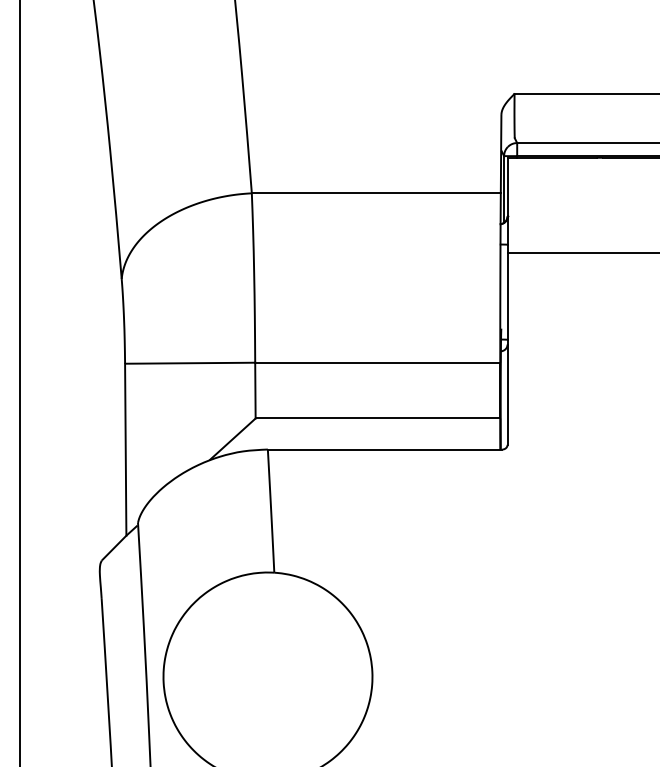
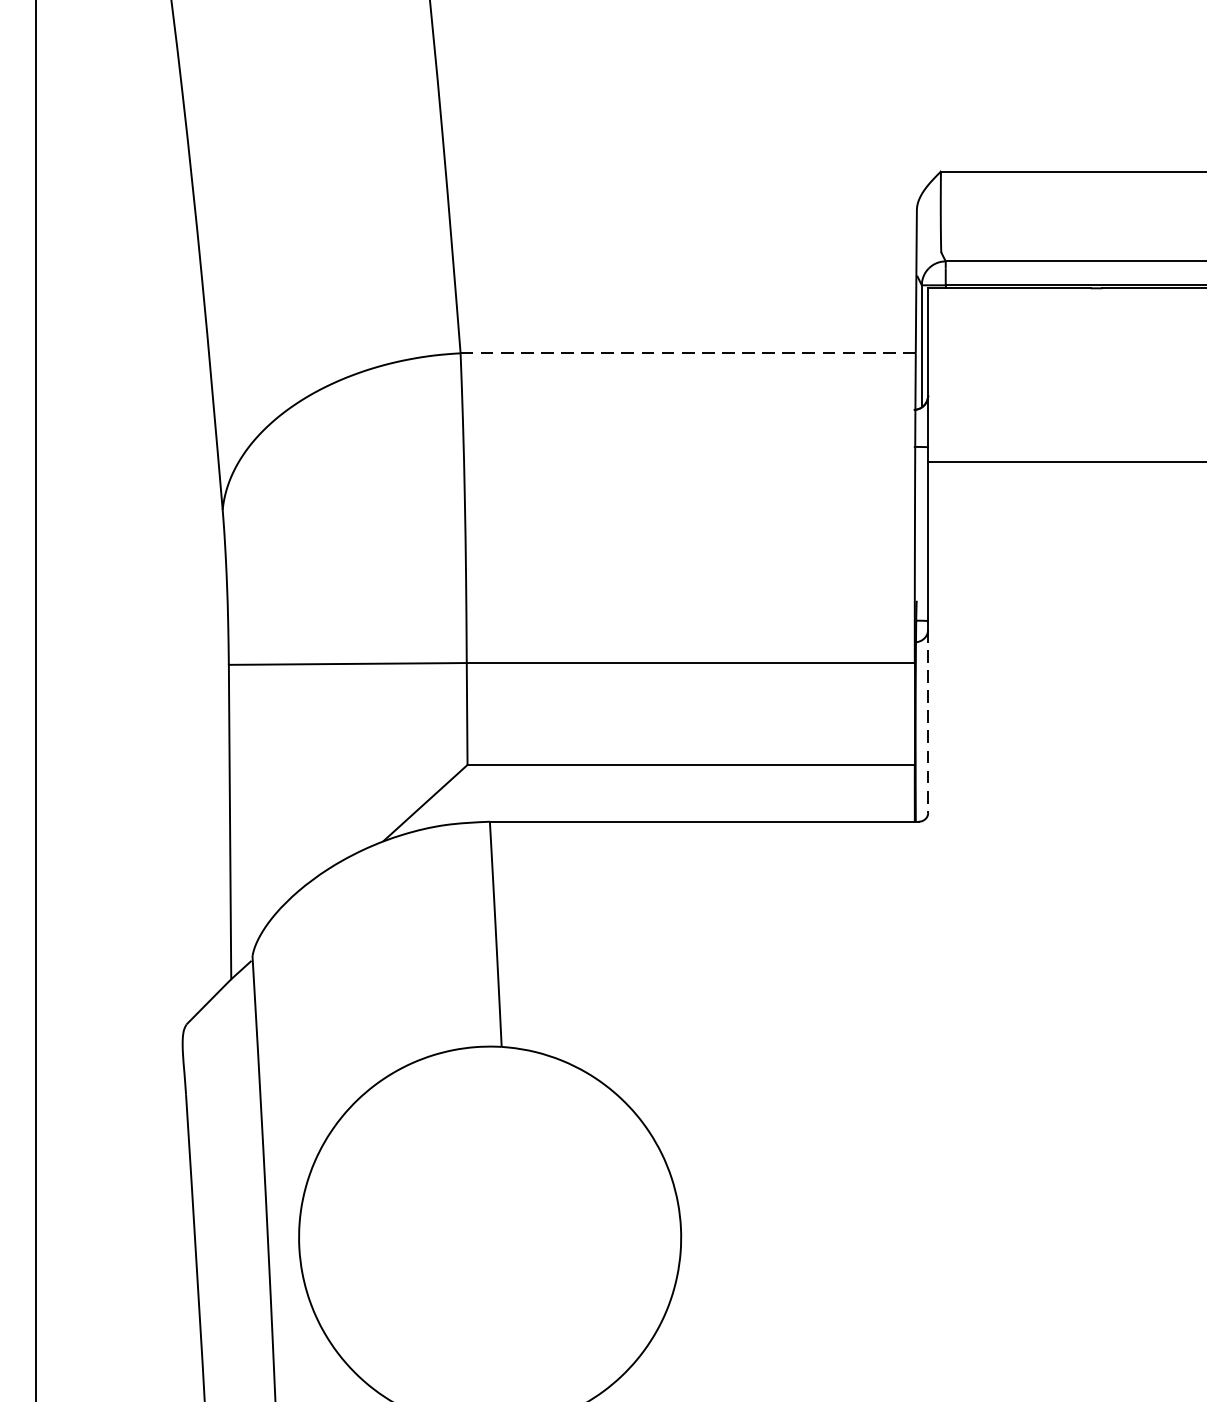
line: (375, 193) -> (686, 353), solid -> dashed
line: (507, 395) -> (928, 722), solid -> dashed

